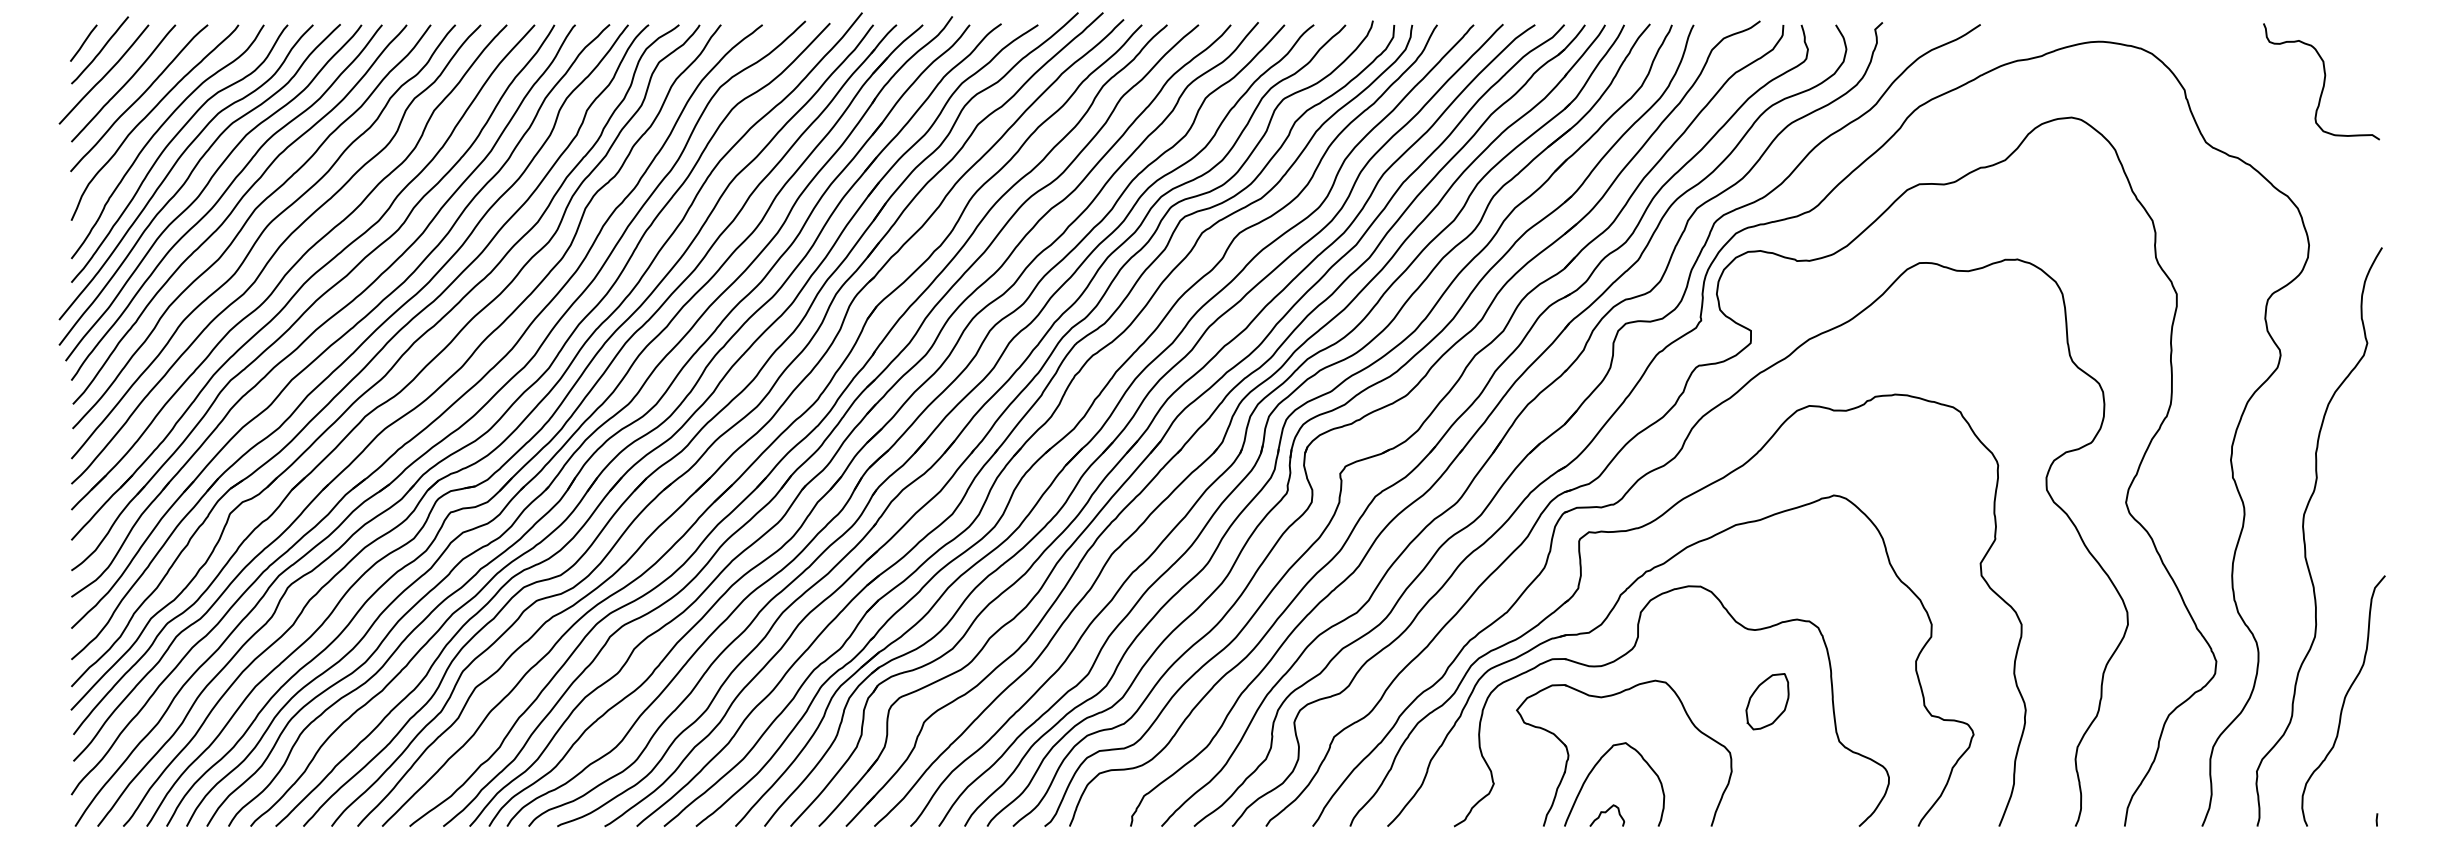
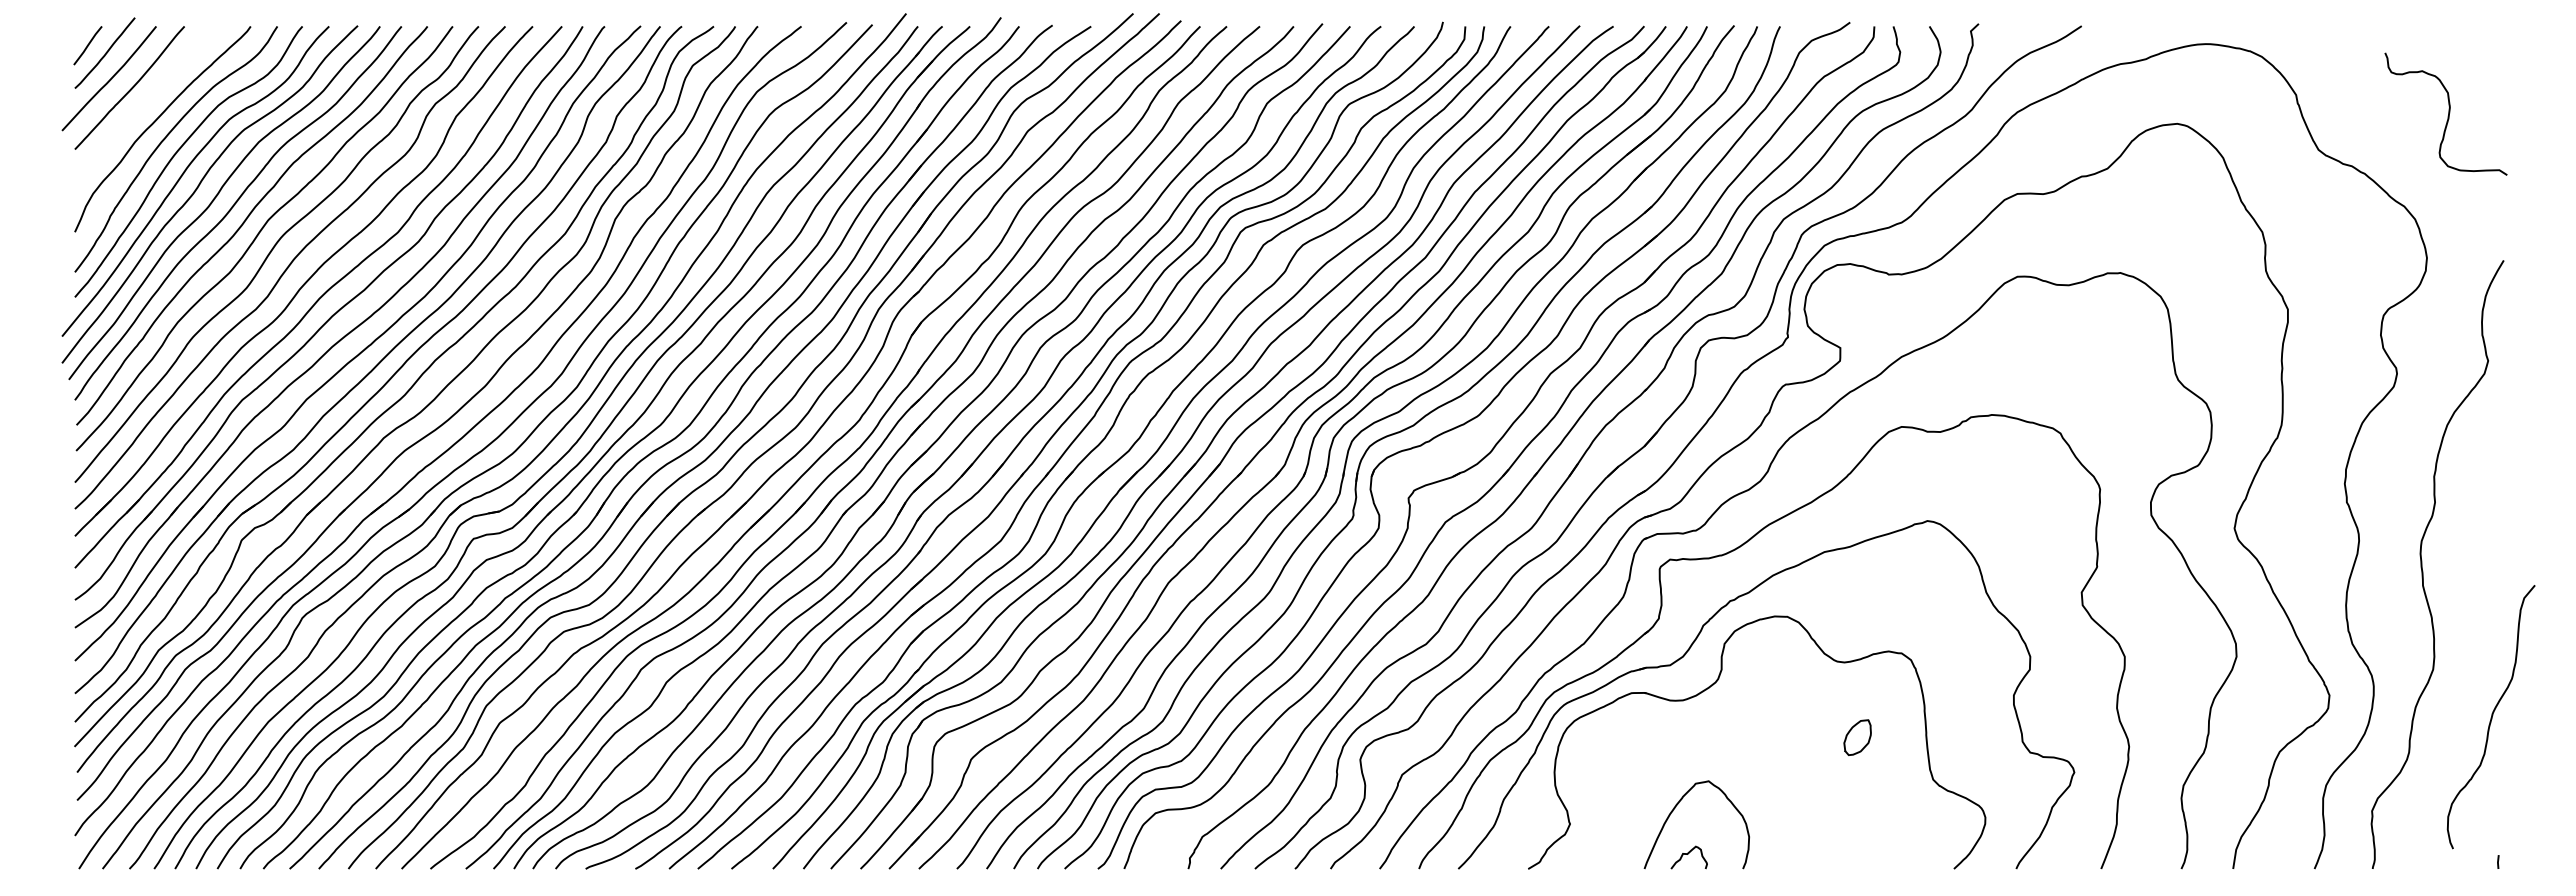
curve: (2323, 81) -> (2448, 113), moved
curve: (138, 98) -> (145, 103), removed
part: (1767, 701) -> (1857, 737), size x0.6
curve: (2342, 701) -> (2490, 717), moved
part: (1569, 754) -> (1649, 793), removed

